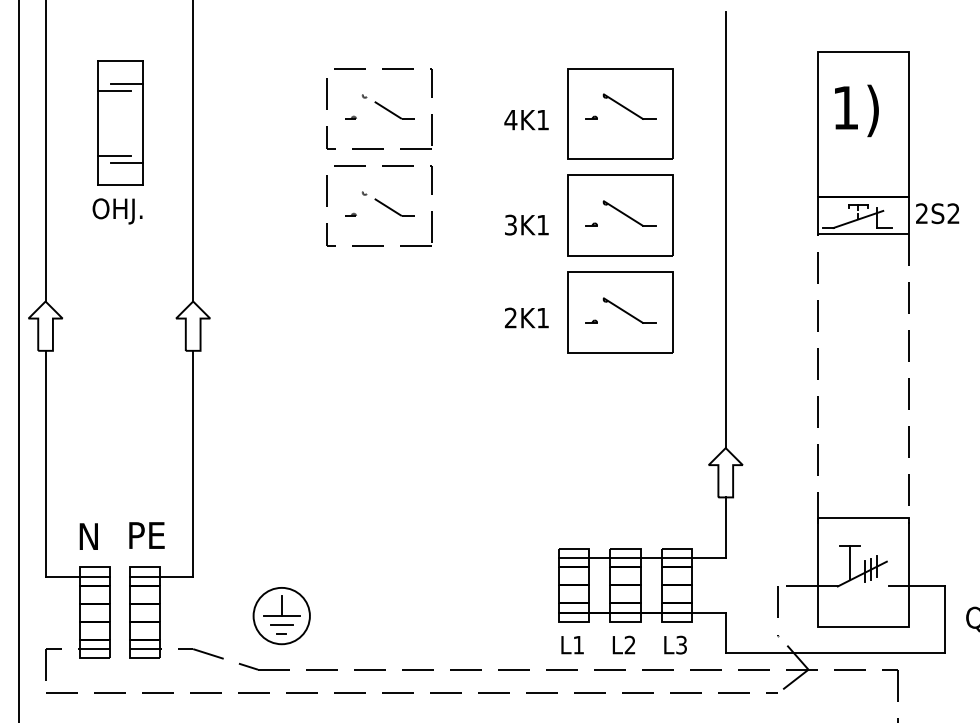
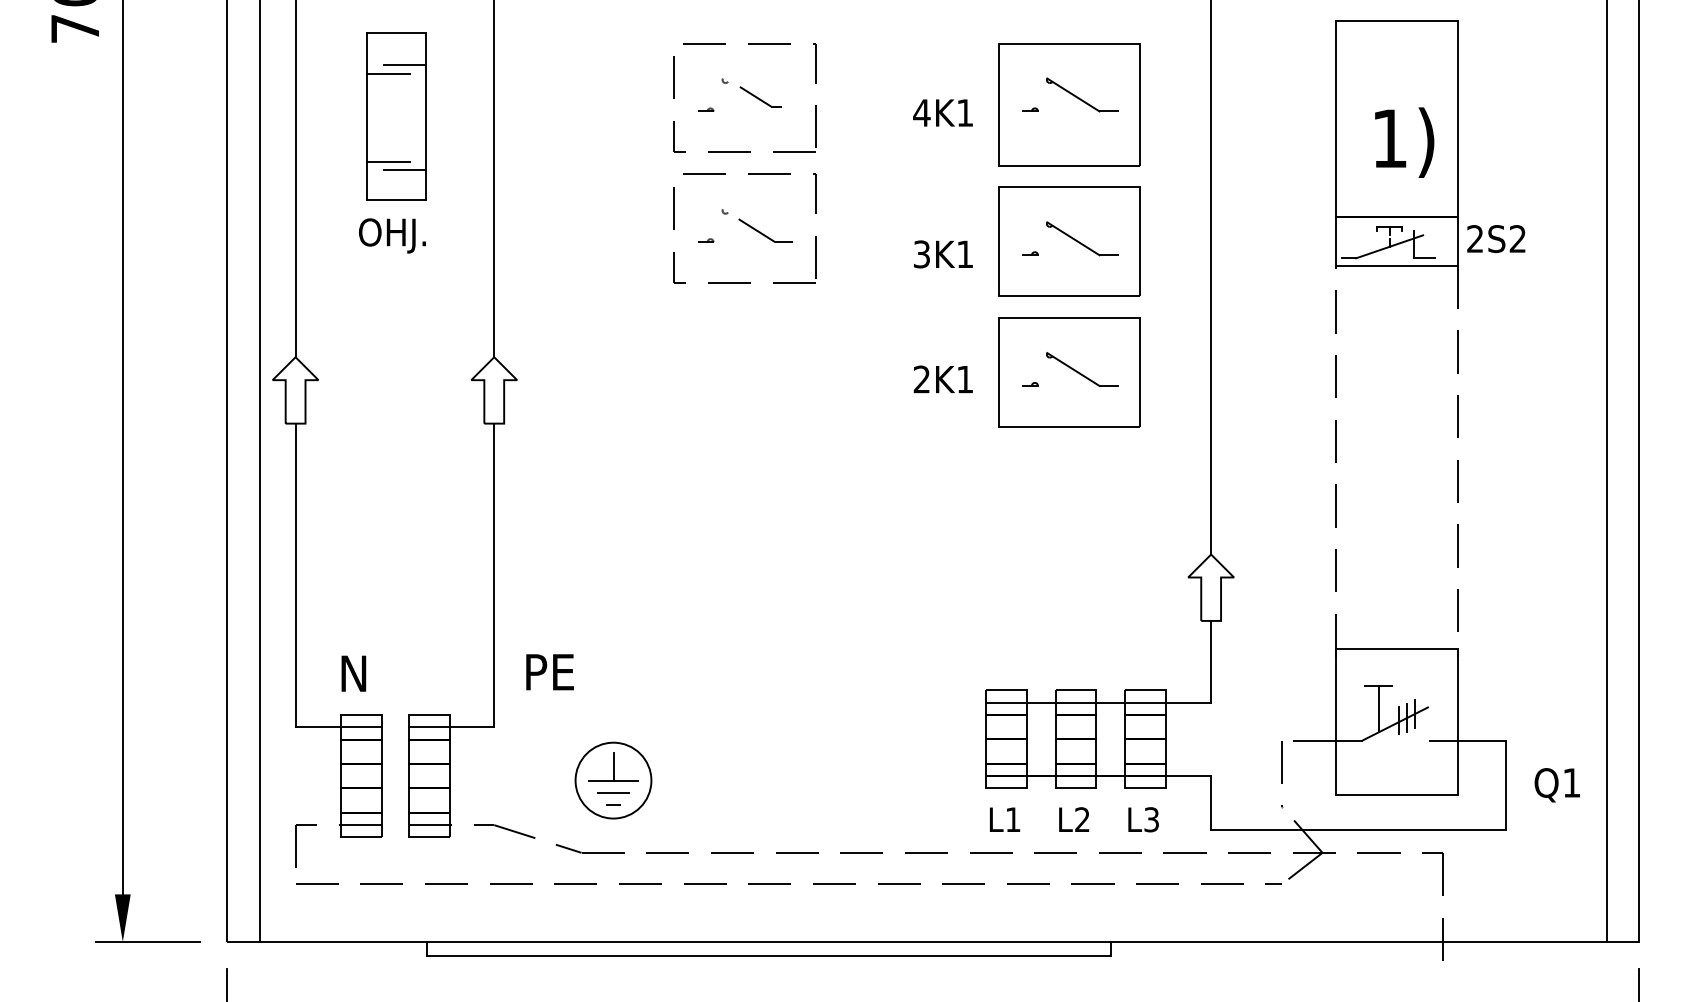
part: (394, 110) -> (765, 99), size x0.6
text: (856, 110) -> (1404, 142), moved
text: (146, 535) -> (549, 672), moved

